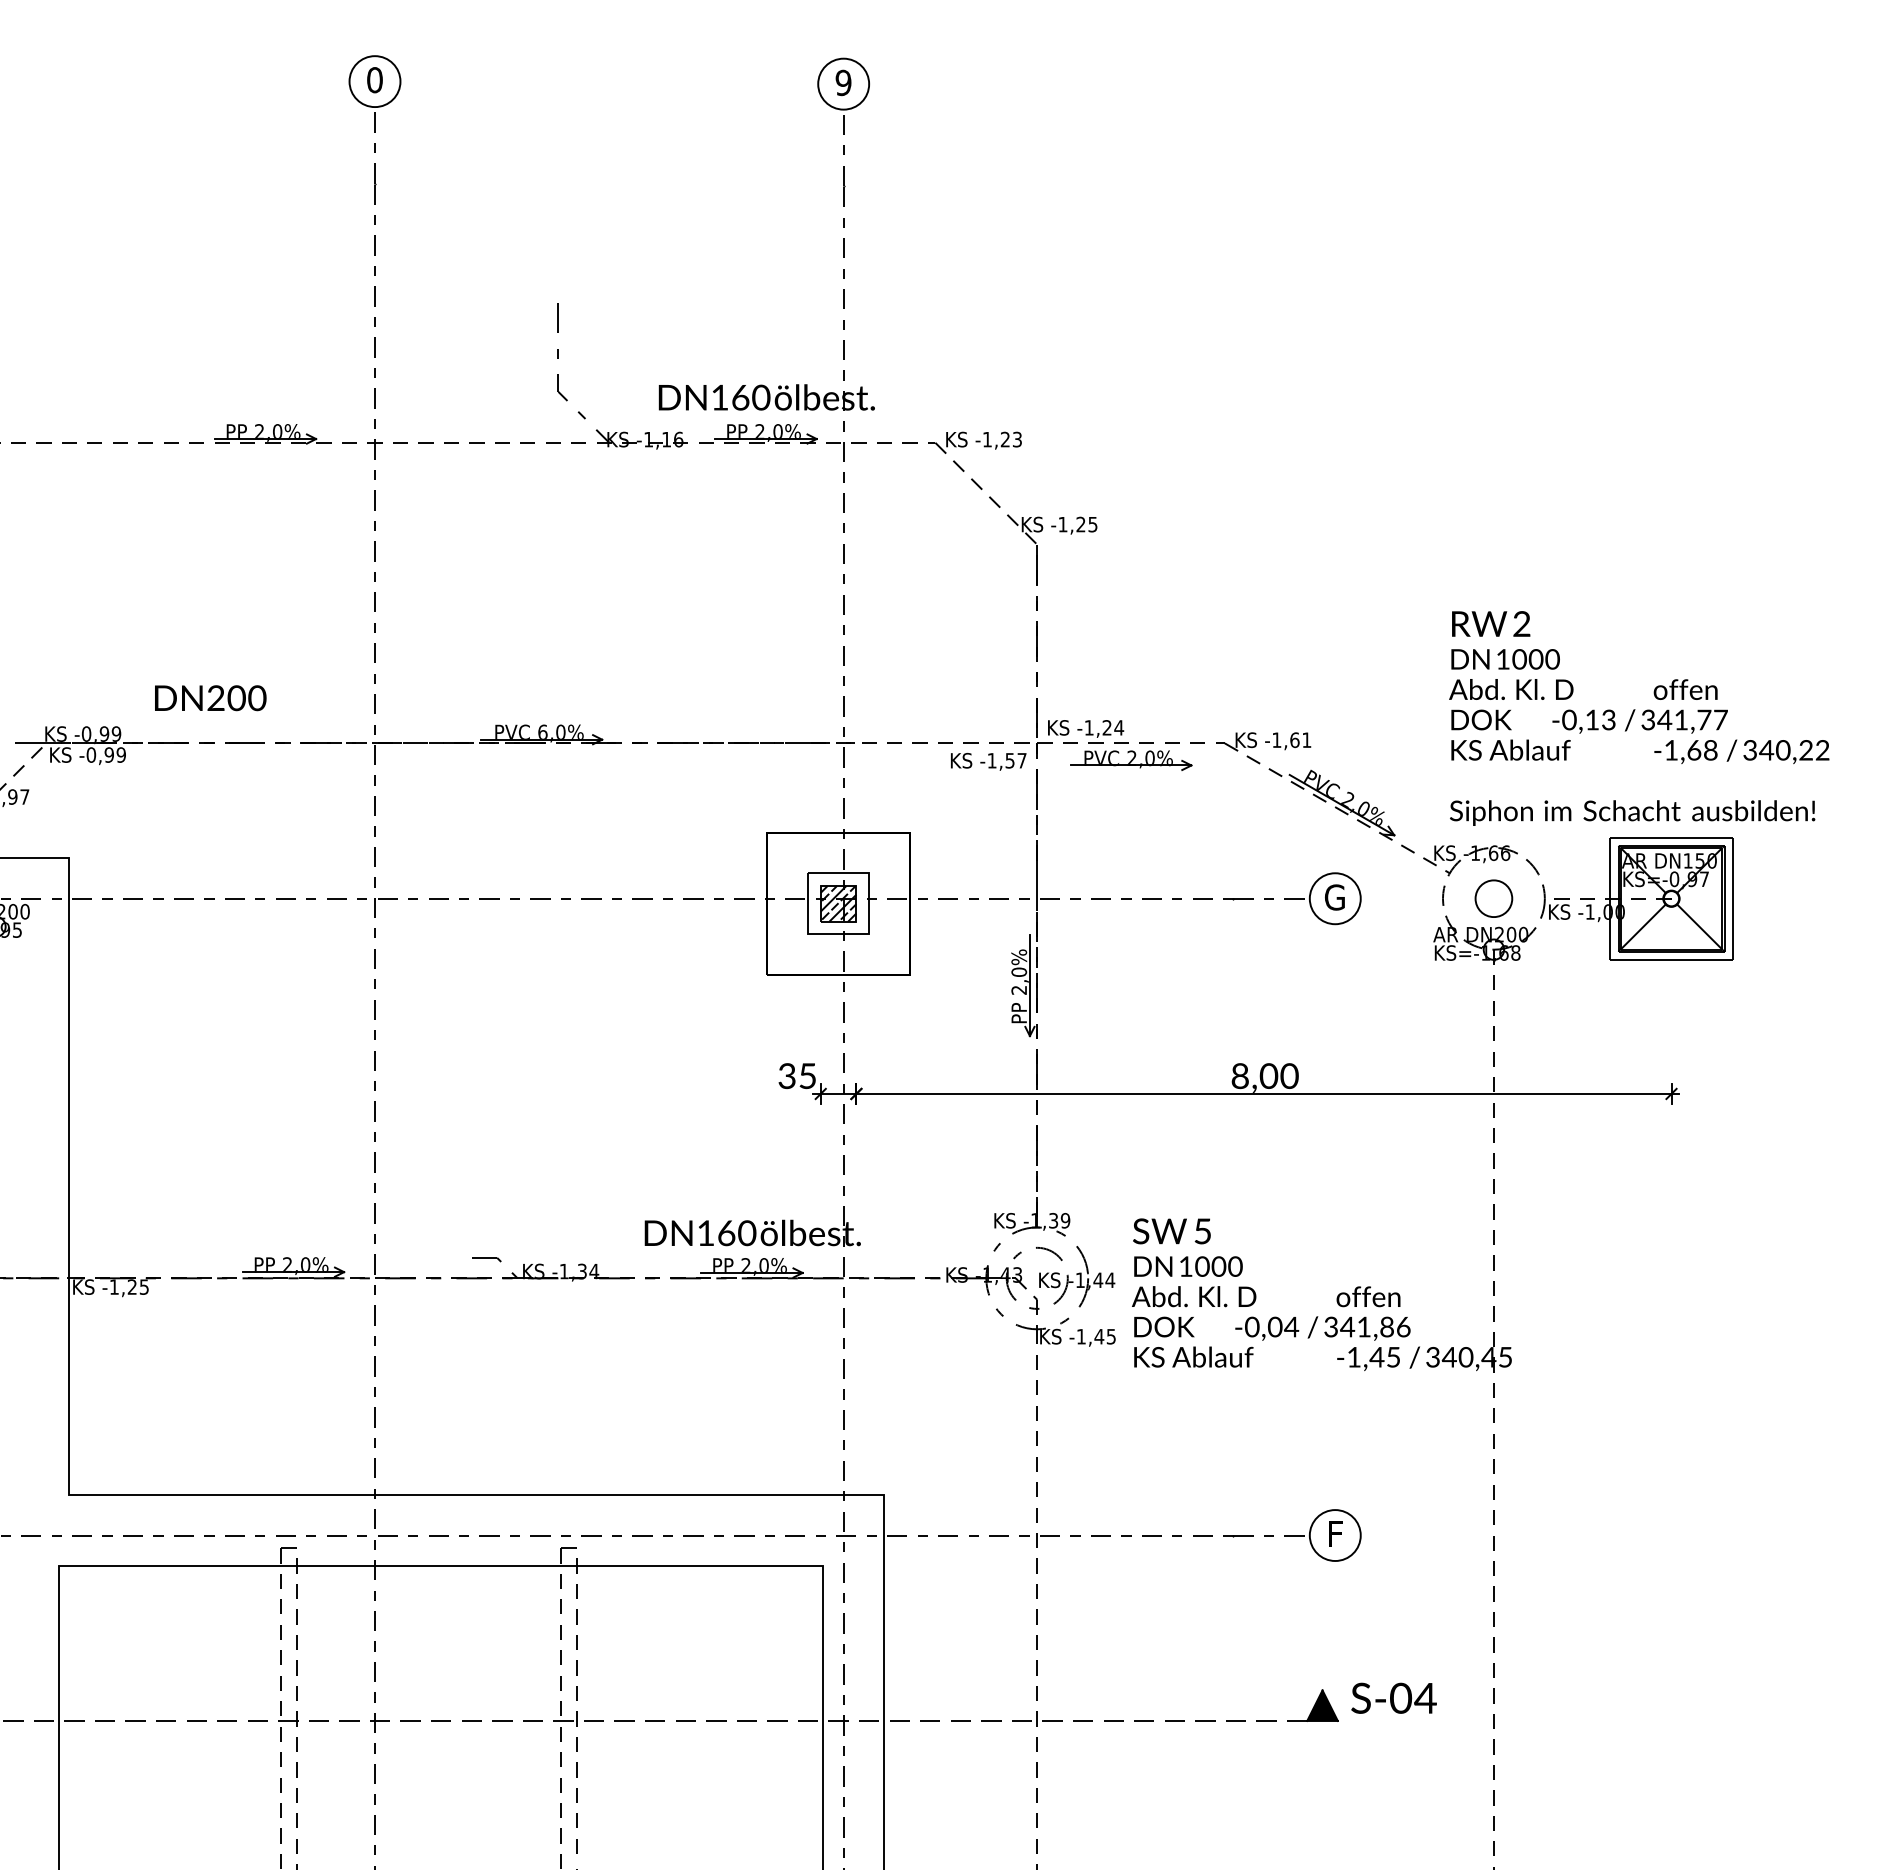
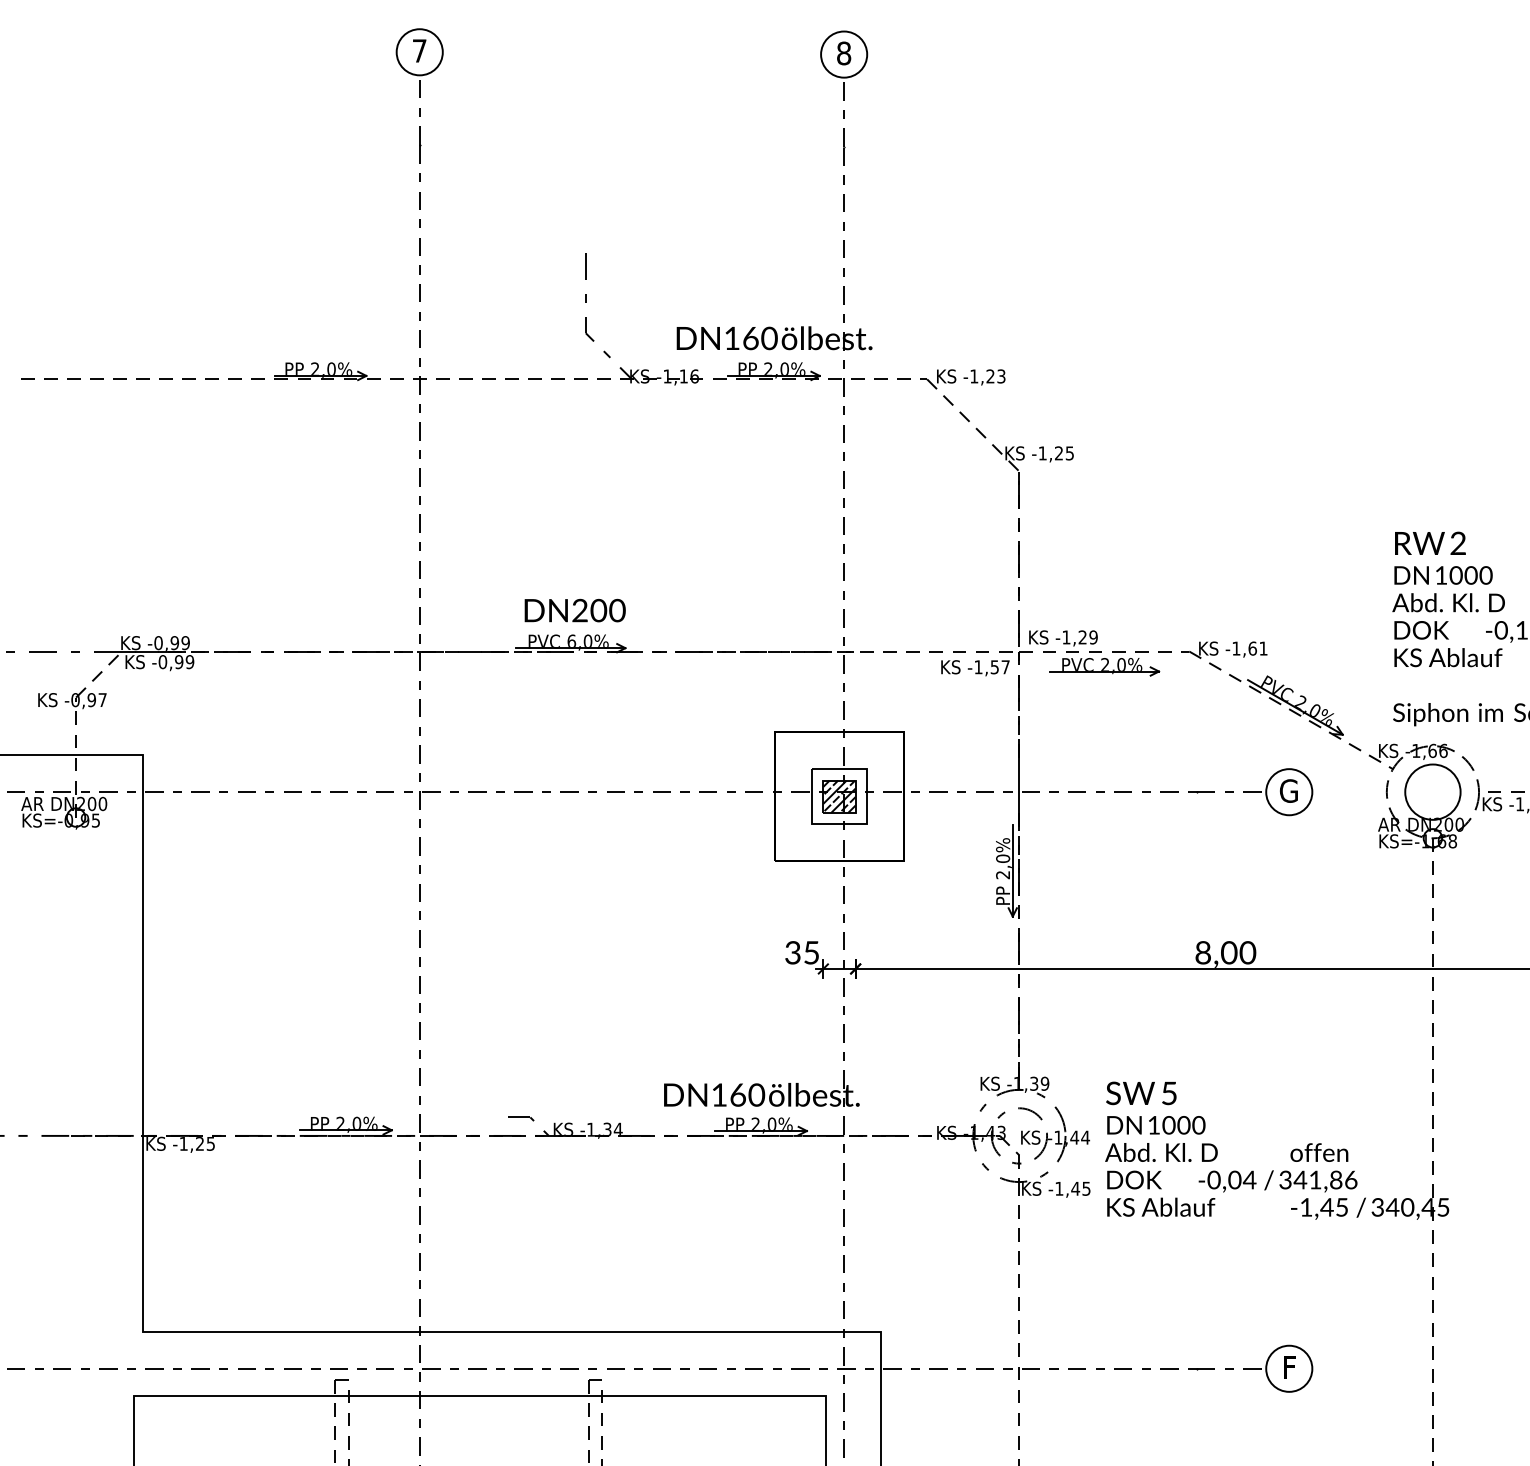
text: (374, 80) -> (419, 51), 0 -> 7
text: (843, 83) -> (843, 53), 9 -> 8
text: (210, 698) -> (575, 610), moved
text: (1119, 727) -> (1093, 637), -1,24 -> -1,29
circle: (1493, 898) -> (1432, 791), size x1.67

